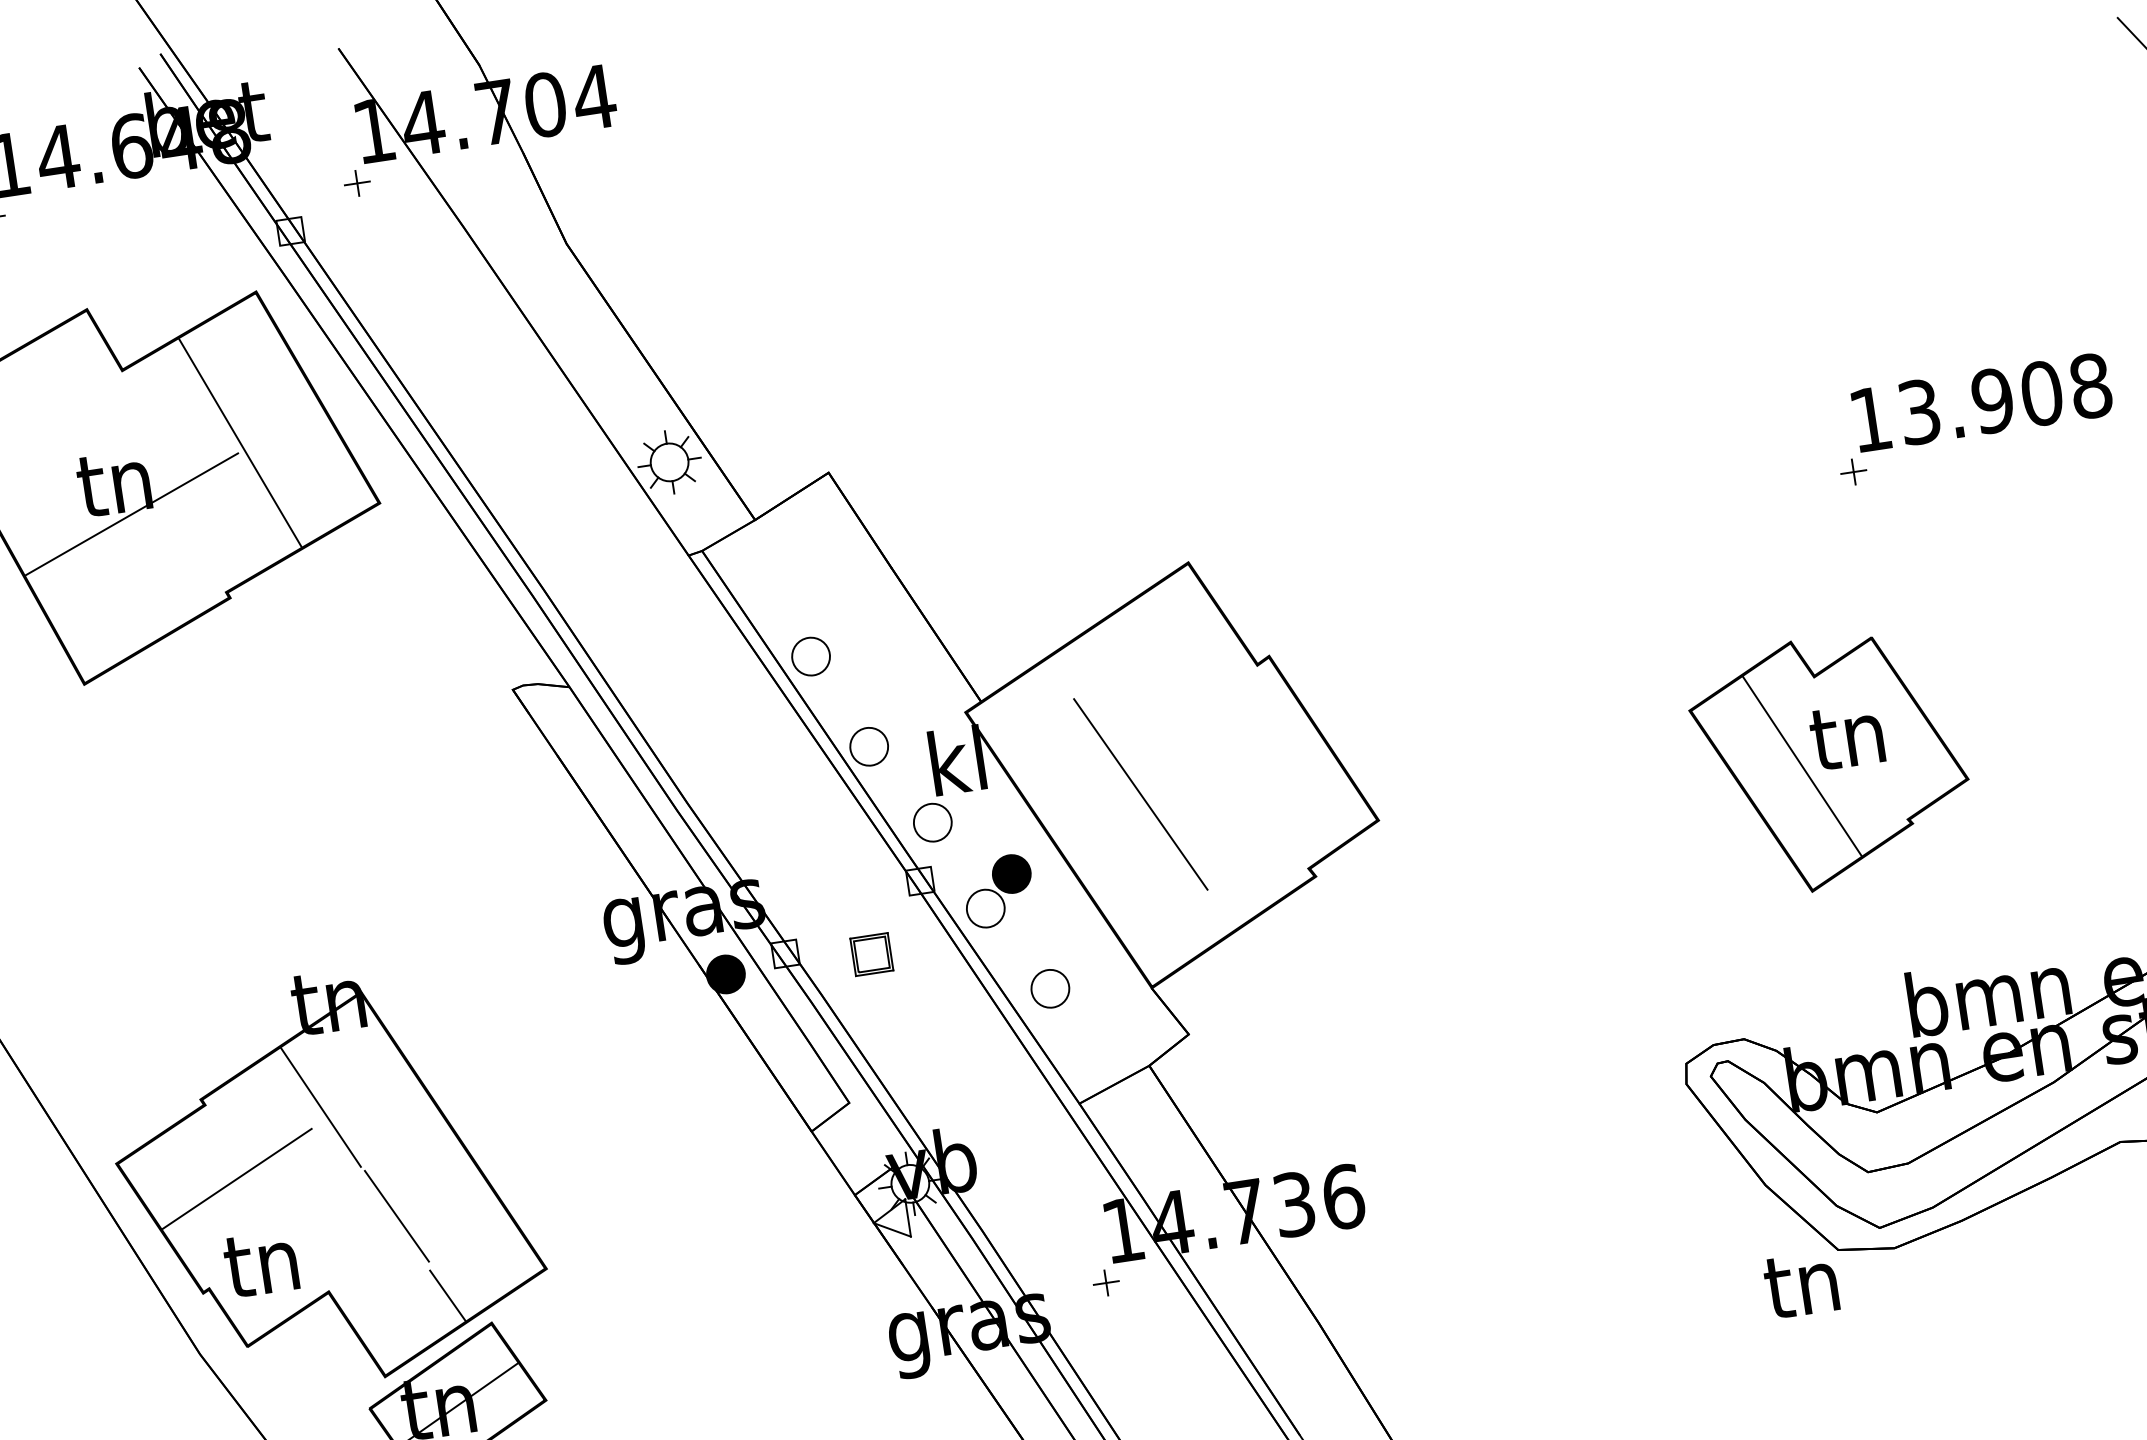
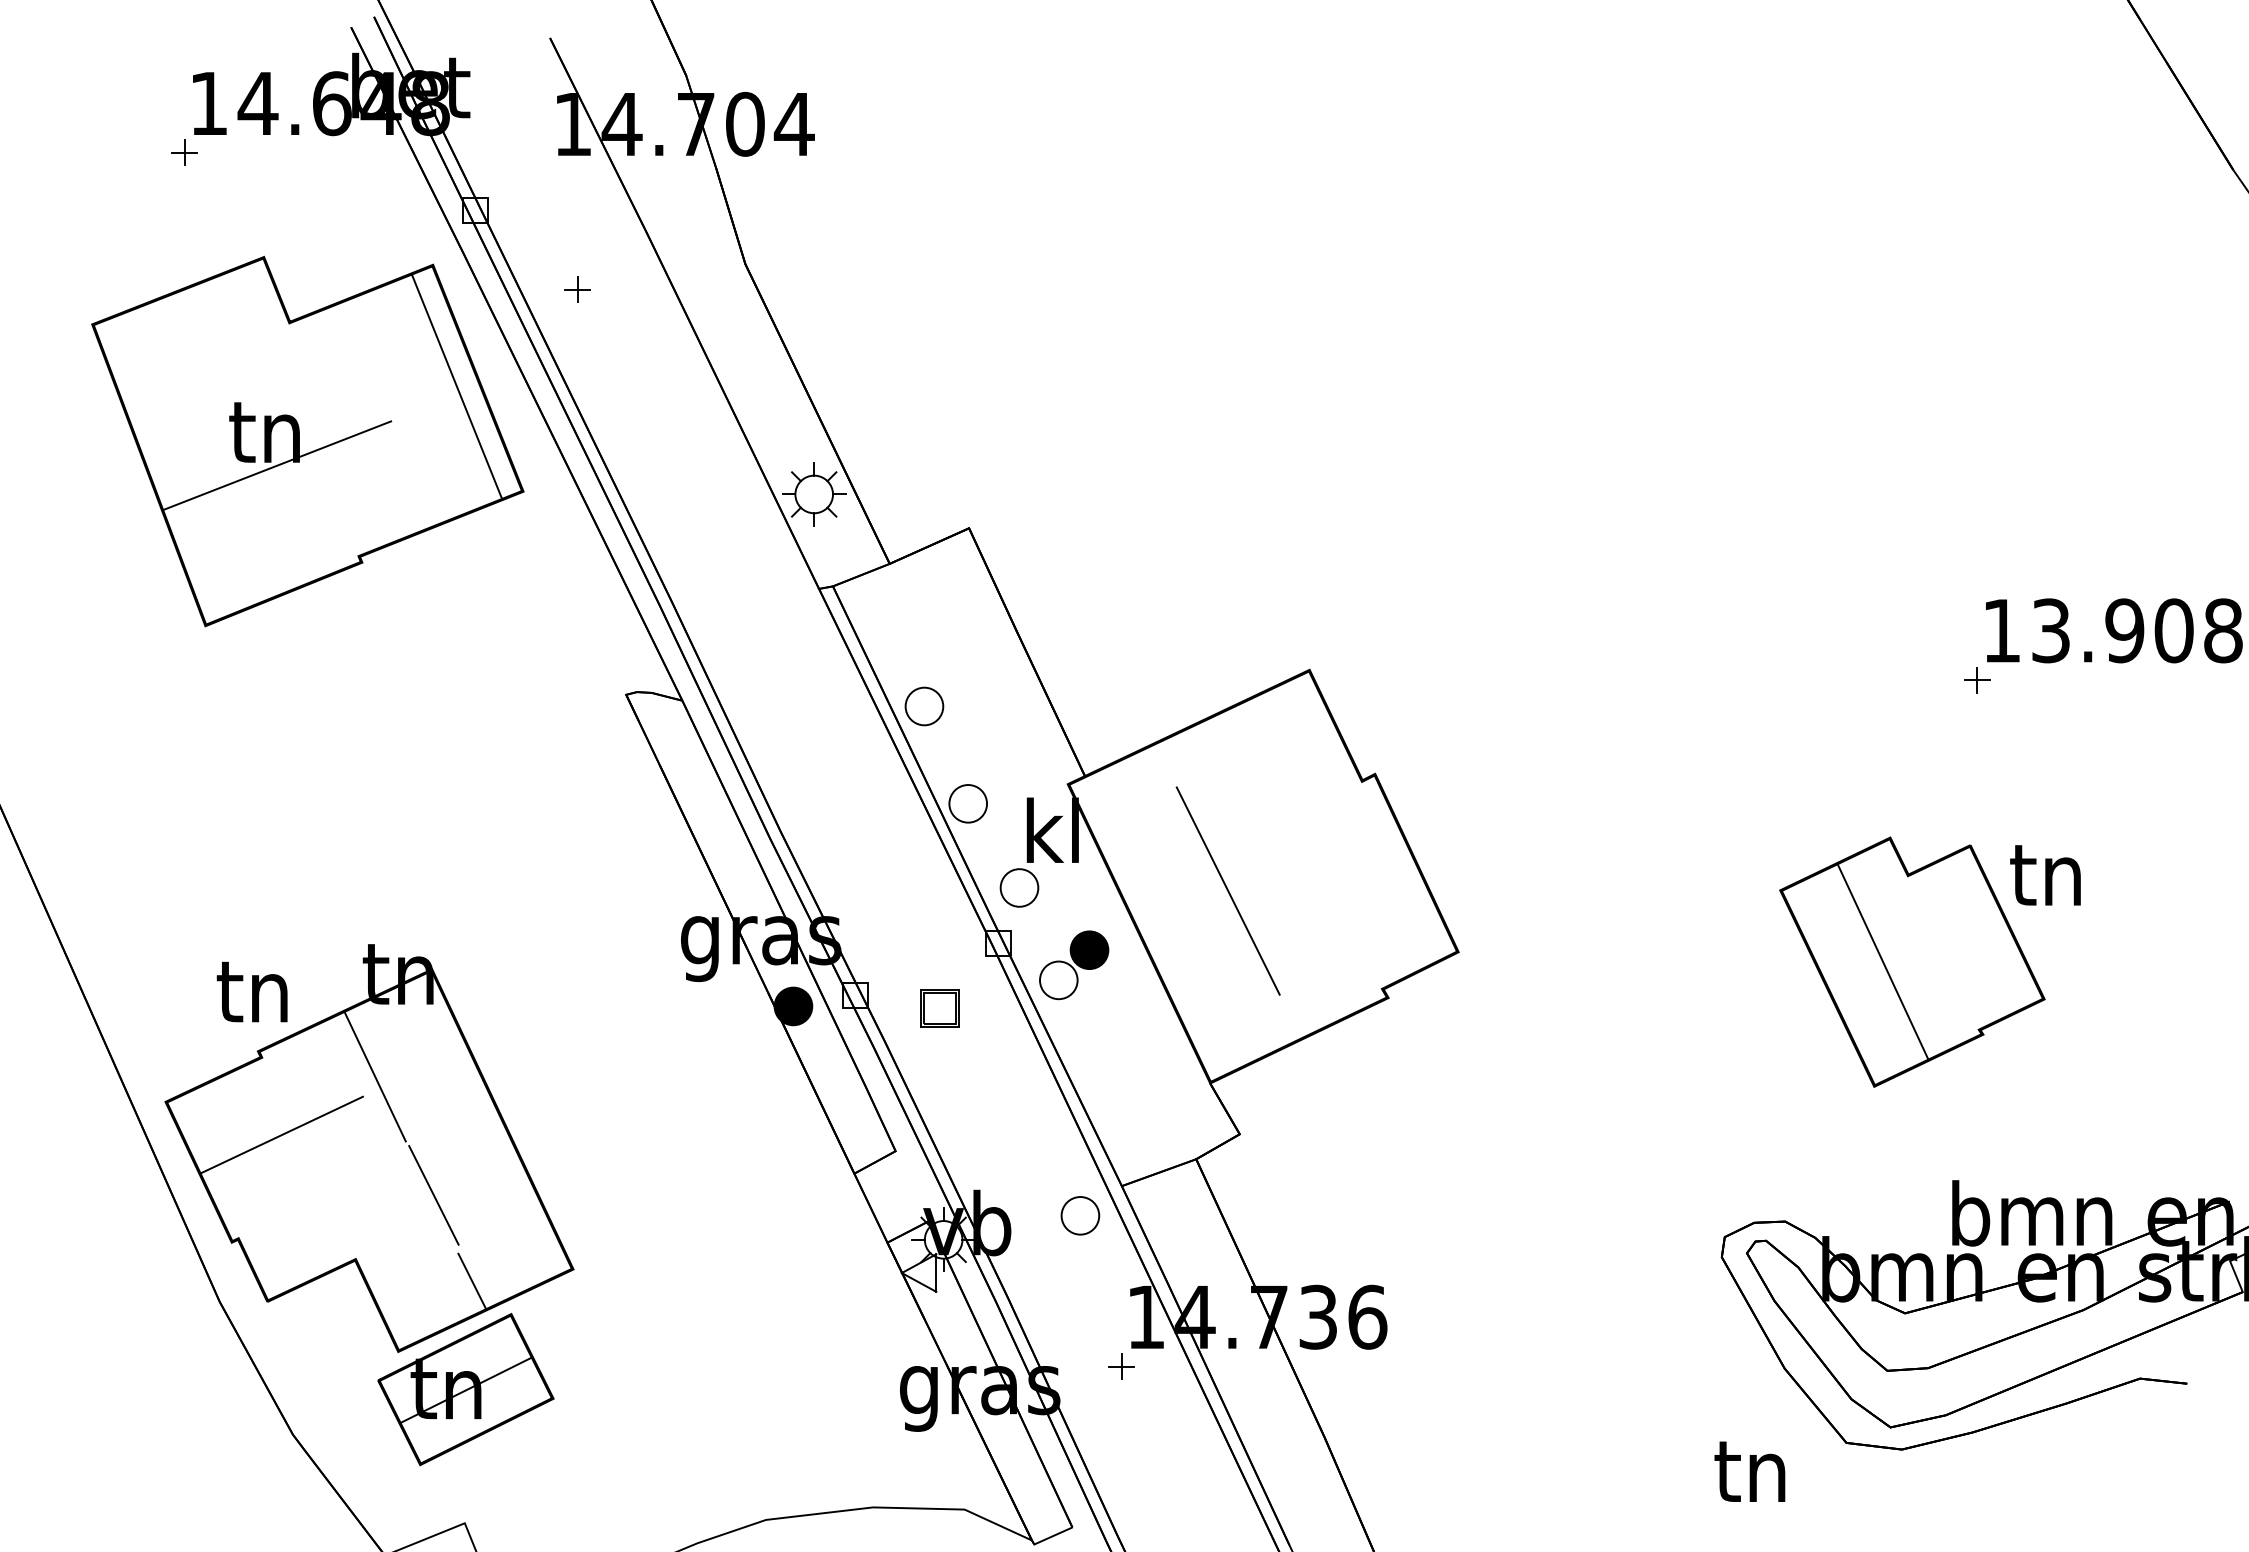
part: (357, 183) -> (577, 289), moved
line: (239, 443) -> (456, 386), moved
text: (1847, 736) -> (2045, 875), moved
part: (1050, 988) -> (1080, 1215), moved
text: (260, 1263) -> (251, 991), moved
text: (1800, 1284) -> (1749, 1471), moved

